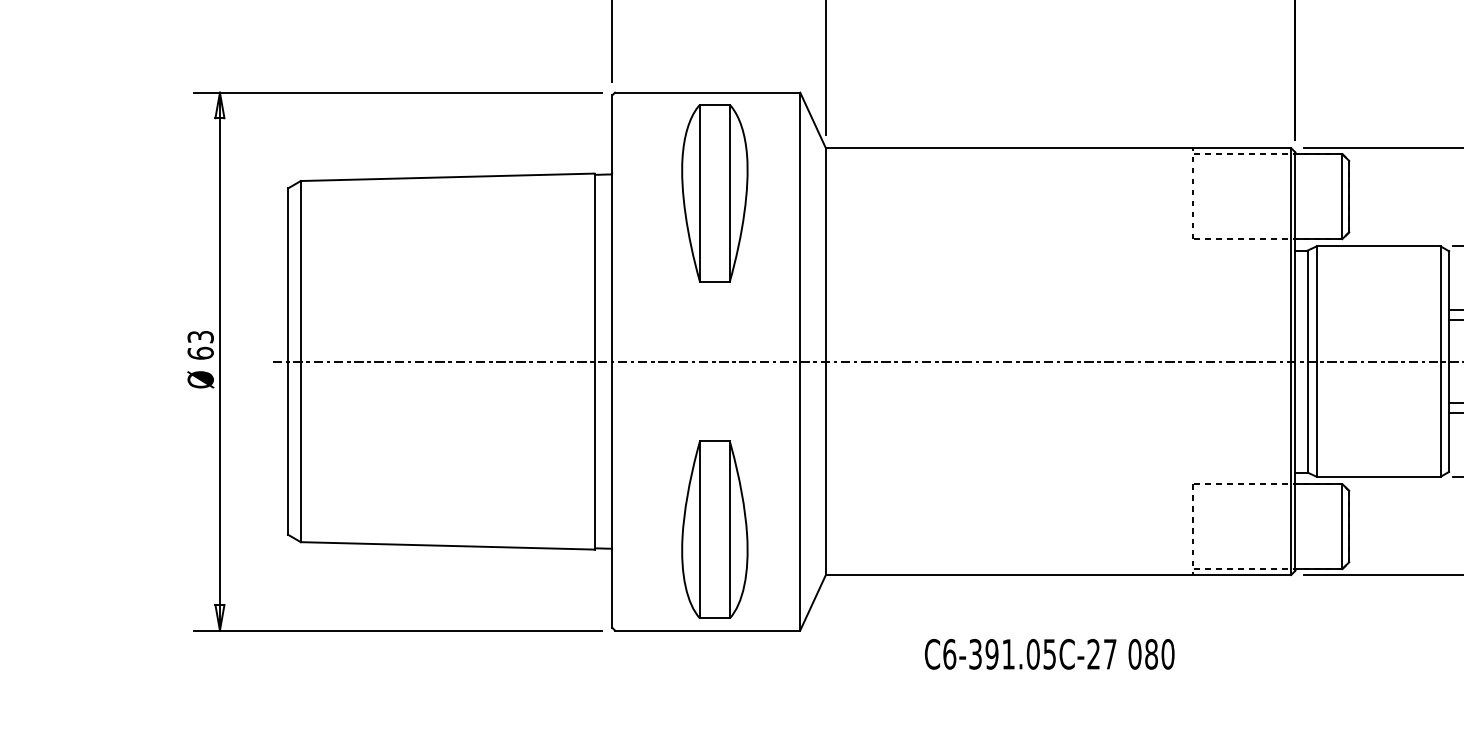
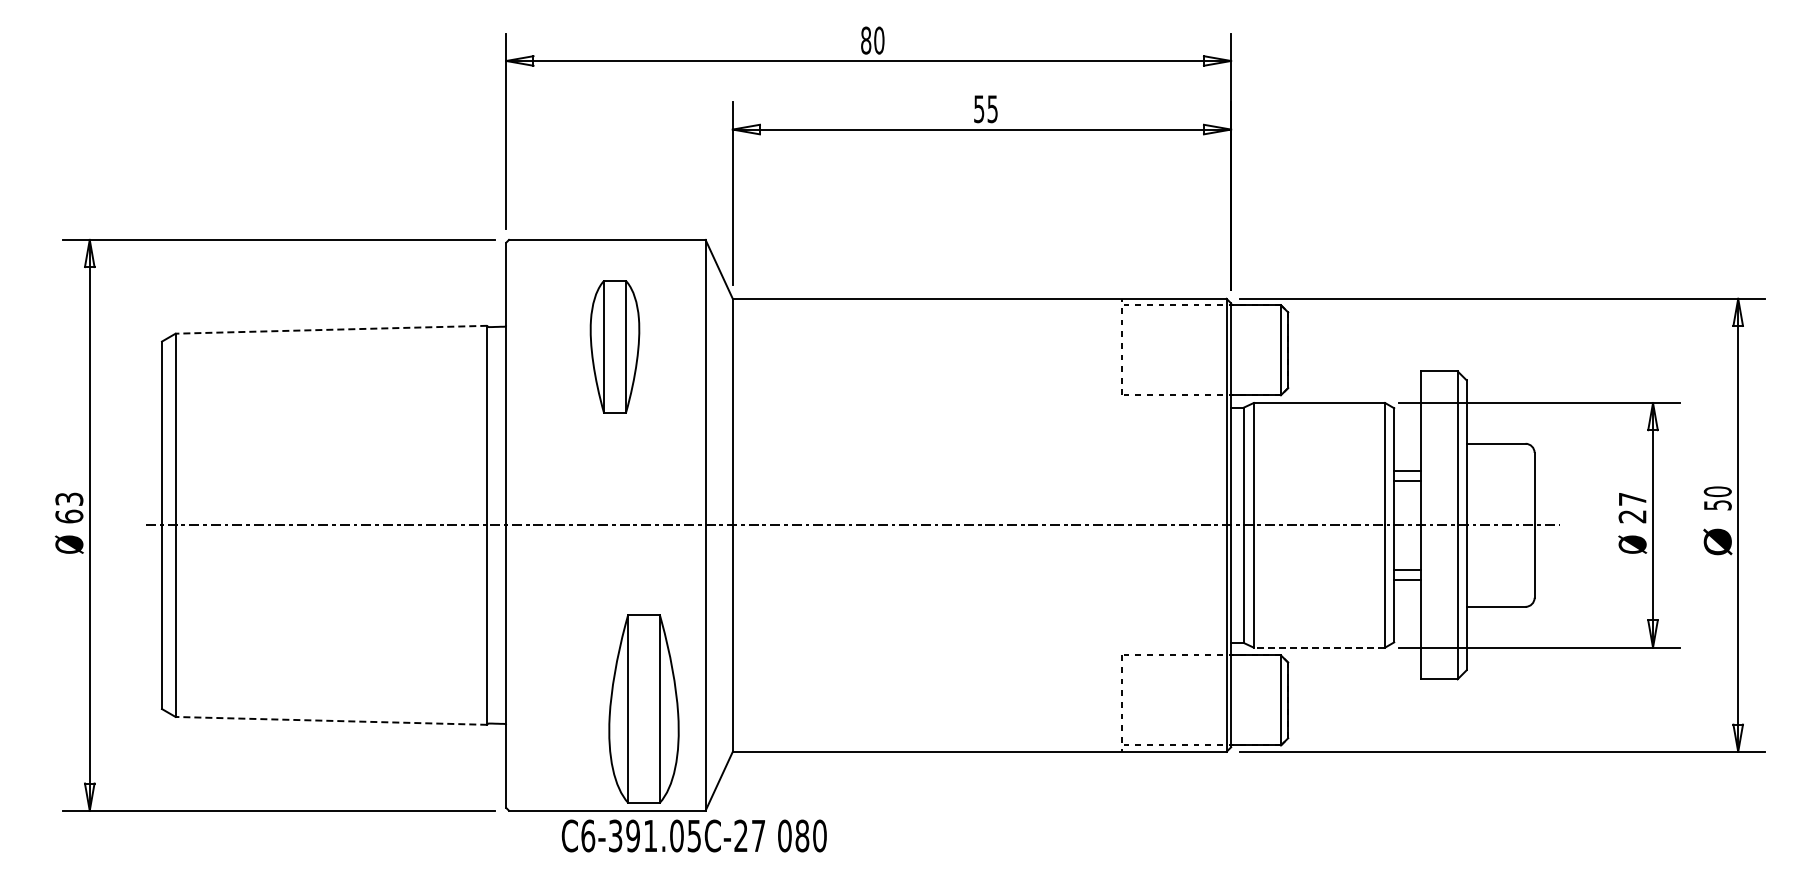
line: (447, 177) -> (331, 329), solid -> dashed
part: (714, 193) -> (614, 346), size x0.7
line: (1378, 476) -> (1319, 647), solid -> dashed
part: (714, 529) -> (643, 708), moved
line: (447, 545) -> (331, 720), solid -> dashed
text: (1048, 653) -> (693, 835), moved

